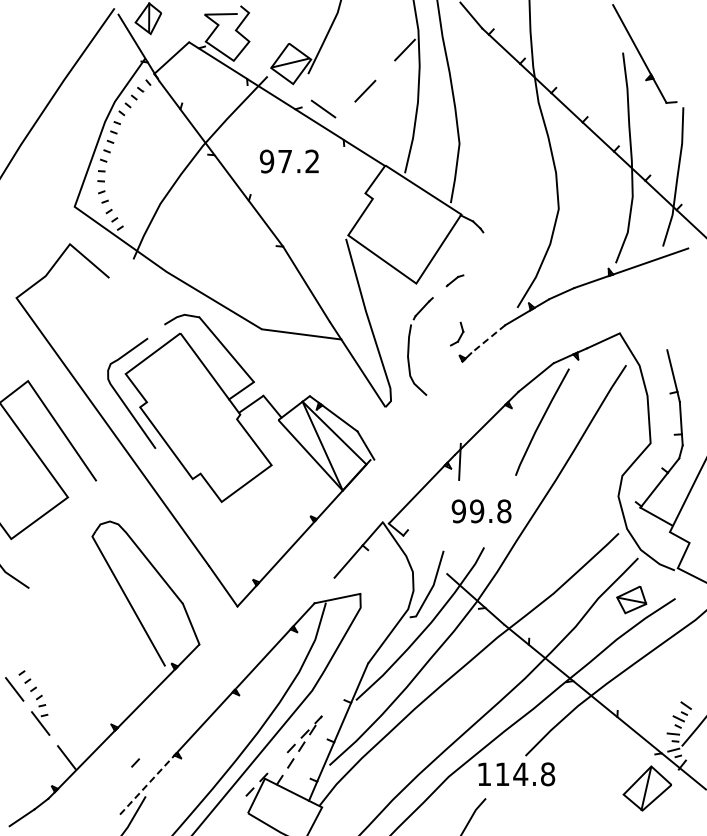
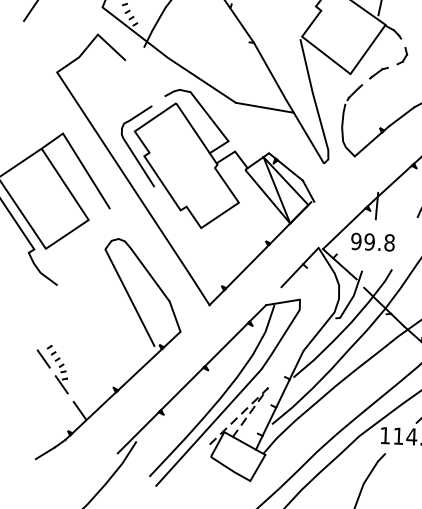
part: (454, 280) -> (378, 73), size x1.43
part: (457, 333) -> (402, 55), moved
line: (488, 338) -> (401, 116), dashed -> solid
line: (443, 378) -> (367, 144), added
text: (481, 511) -> (372, 242), moved
line: (419, 548) -> (344, 268), added
line: (135, 762) -> (234, 420), moved
line: (149, 782) -> (139, 431), dashed -> solid

